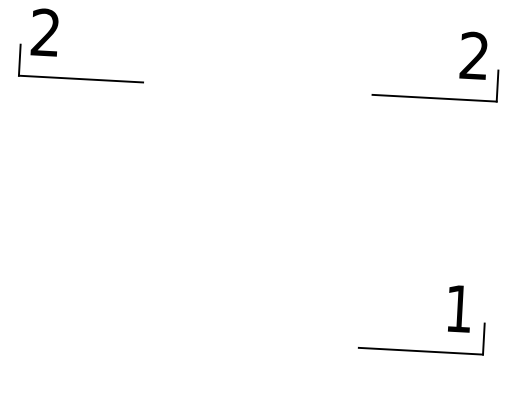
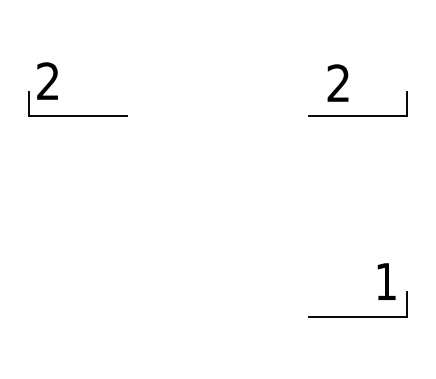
text: (473, 54) -> (337, 82), moved

